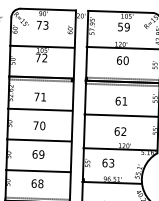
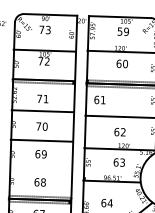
text: (120, 100) -> (99, 99), moved
text: (107, 163) -> (118, 162), moved
line: (37, 171) -> (40, 170), removed

